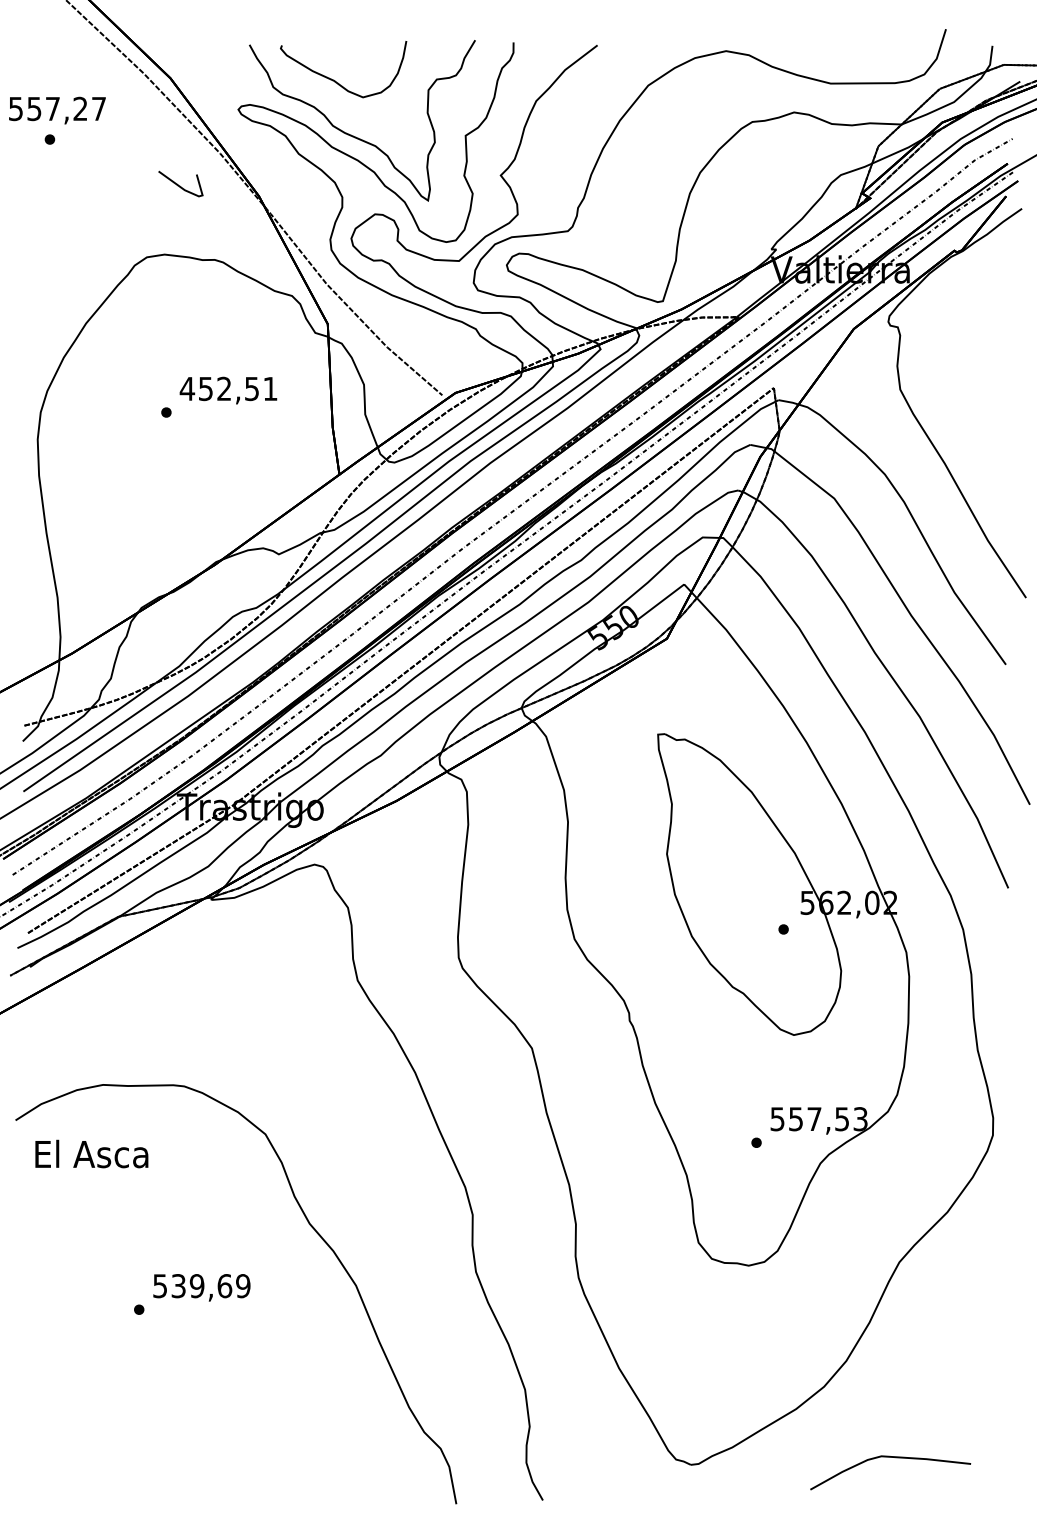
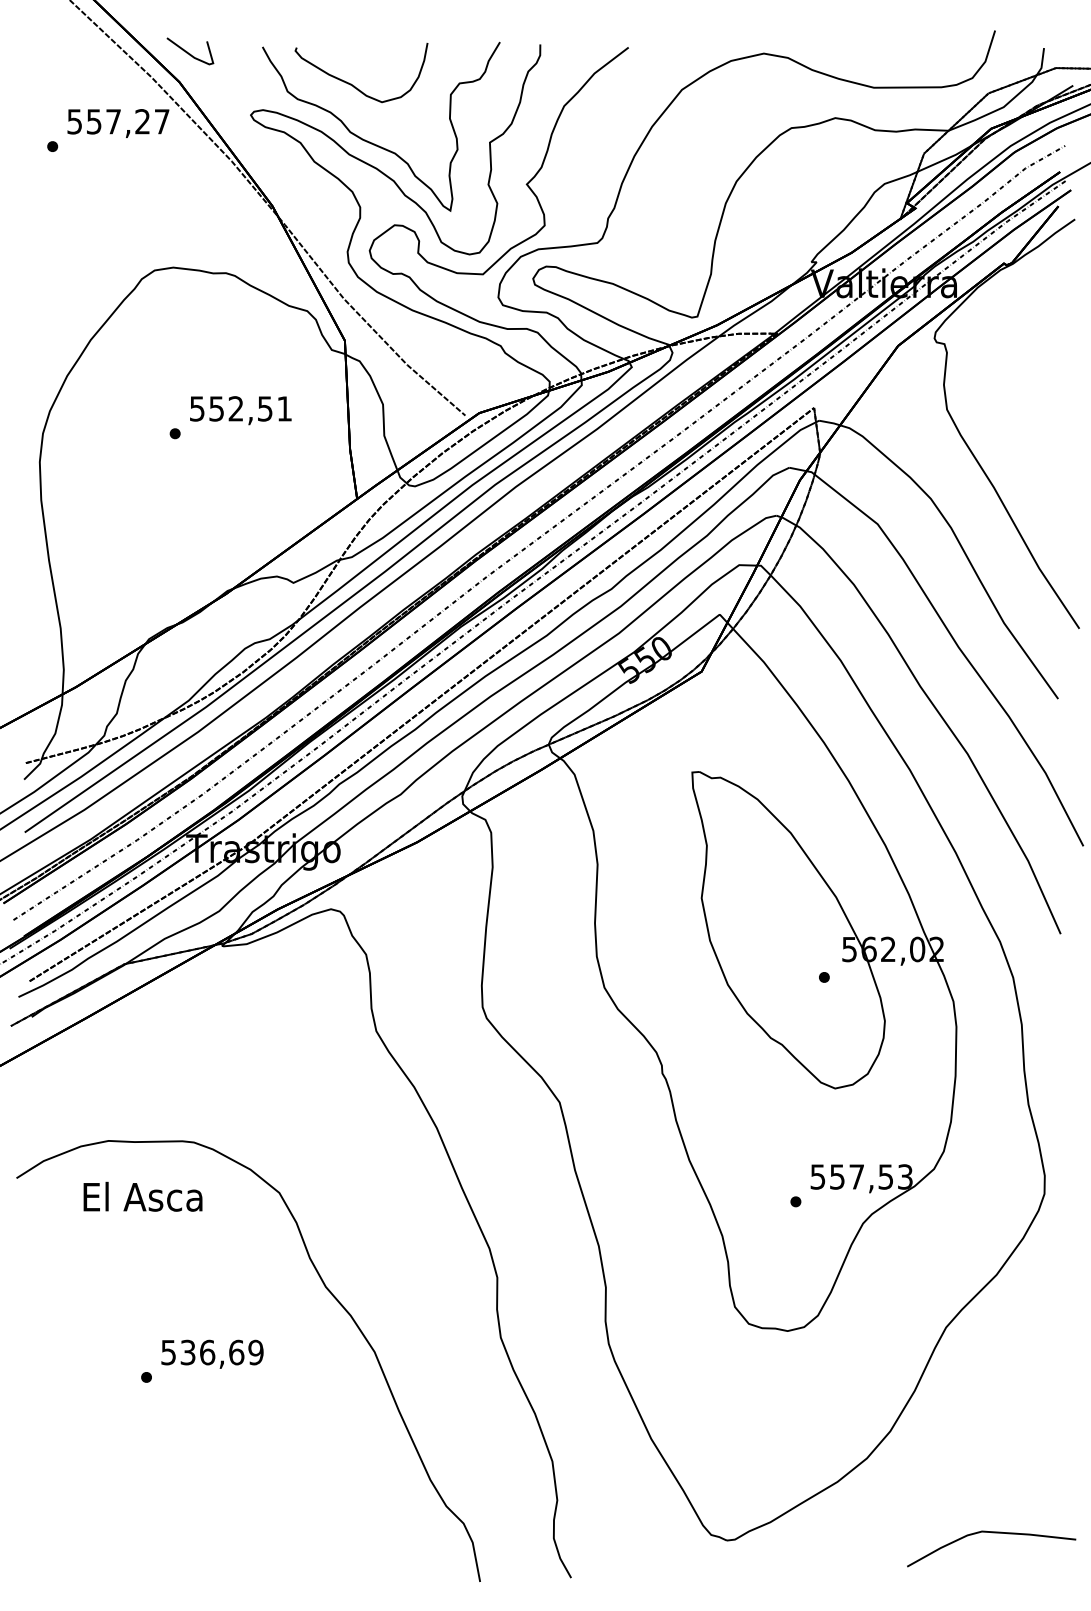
text: (57, 110) -> (118, 123), moved
line: (180, 185) -> (189, 52), moved
text: (187, 389) -> (197, 409), 452,51 -> 552,51
text: (91, 1153) -> (142, 1196), moved
text: (196, 1286) -> (206, 1352), 539,69 -> 536,69
curve: (895, 1458) -> (996, 1533), moved

